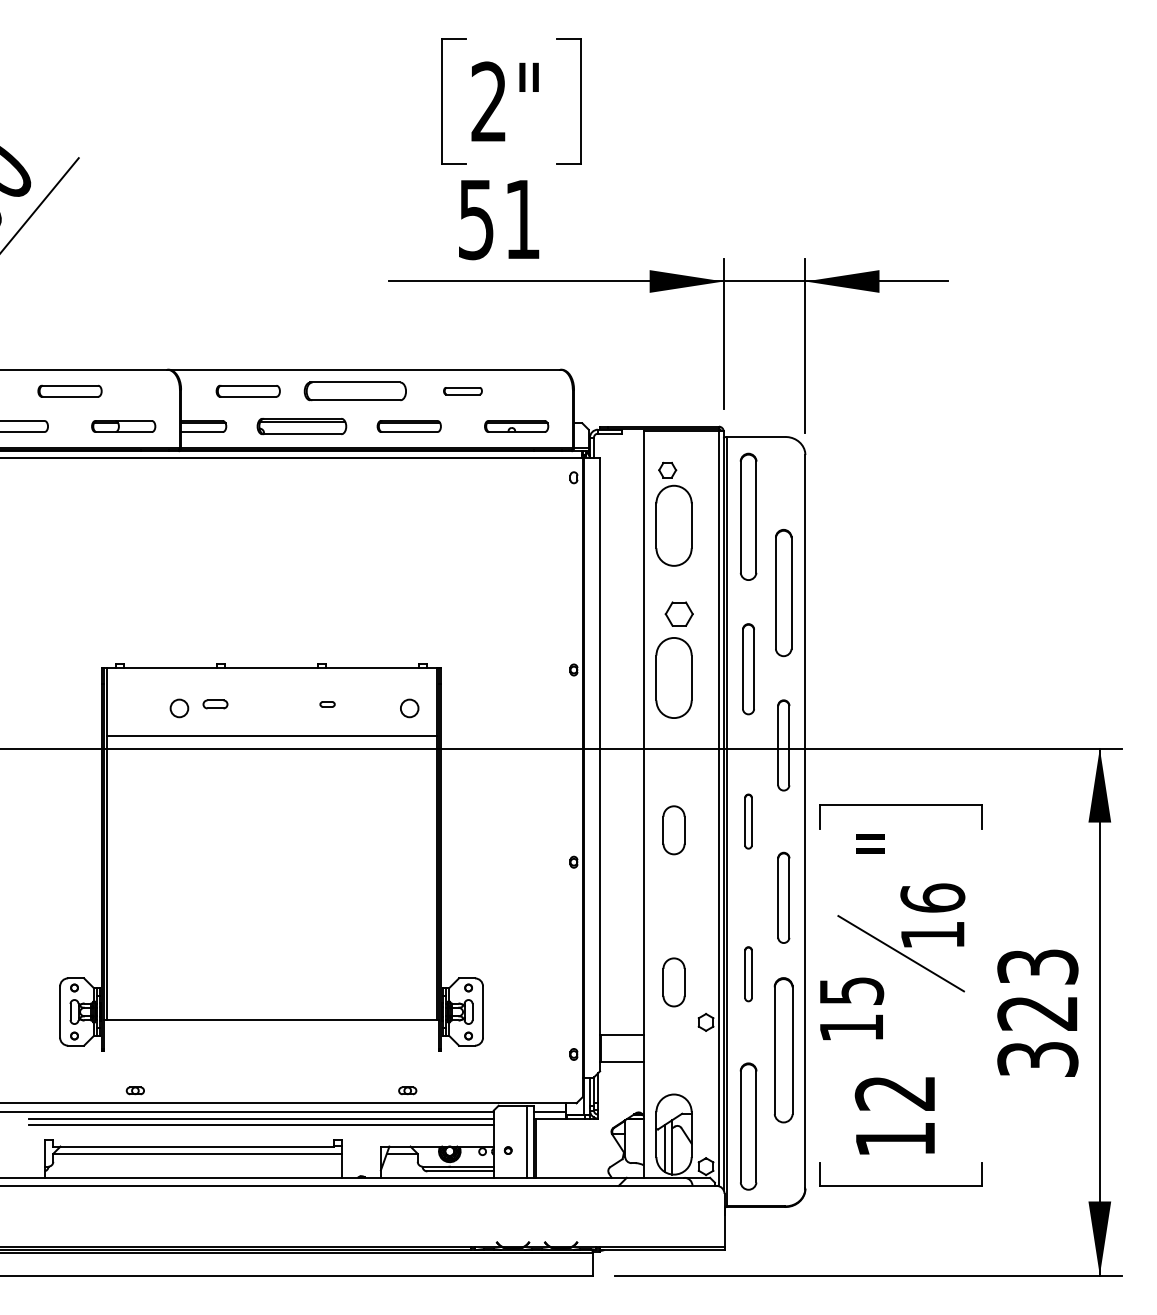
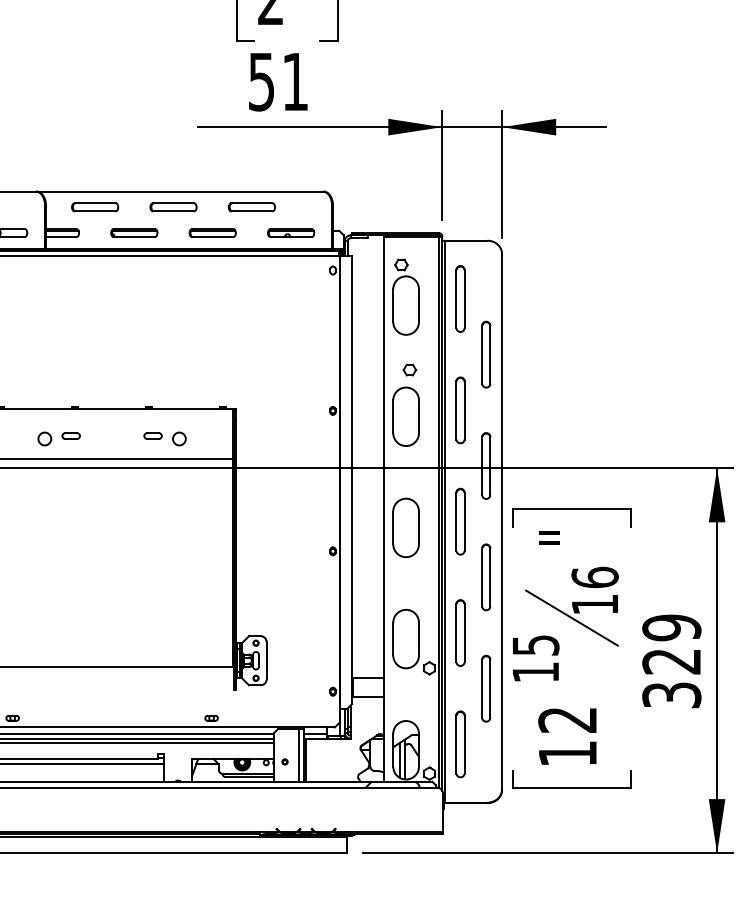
part: (355, 390) -> (173, 206), size x0.62
part: (462, 390) -> (251, 206), size x1.67
part: (301, 426) -> (133, 233), size x0.71
part: (748, 516) -> (460, 298), size x0.71
part: (783, 592) -> (486, 354), size x0.71
part: (678, 613) -> (409, 369), size x0.62
part: (327, 704) -> (152, 436), size x1.67
circle: (409, 708) -> (179, 439), moved
part: (748, 821) -> (460, 521), size x1.67
part: (673, 830) -> (405, 528), size x1.67
text: (1037, 967) -> (671, 628), 323 -> 329
part: (748, 974) -> (460, 633), size x1.67
part: (673, 982) -> (405, 639), size x1.67
part: (783, 1050) -> (486, 688), size x0.62
part: (748, 1126) -> (460, 744), size x0.71

